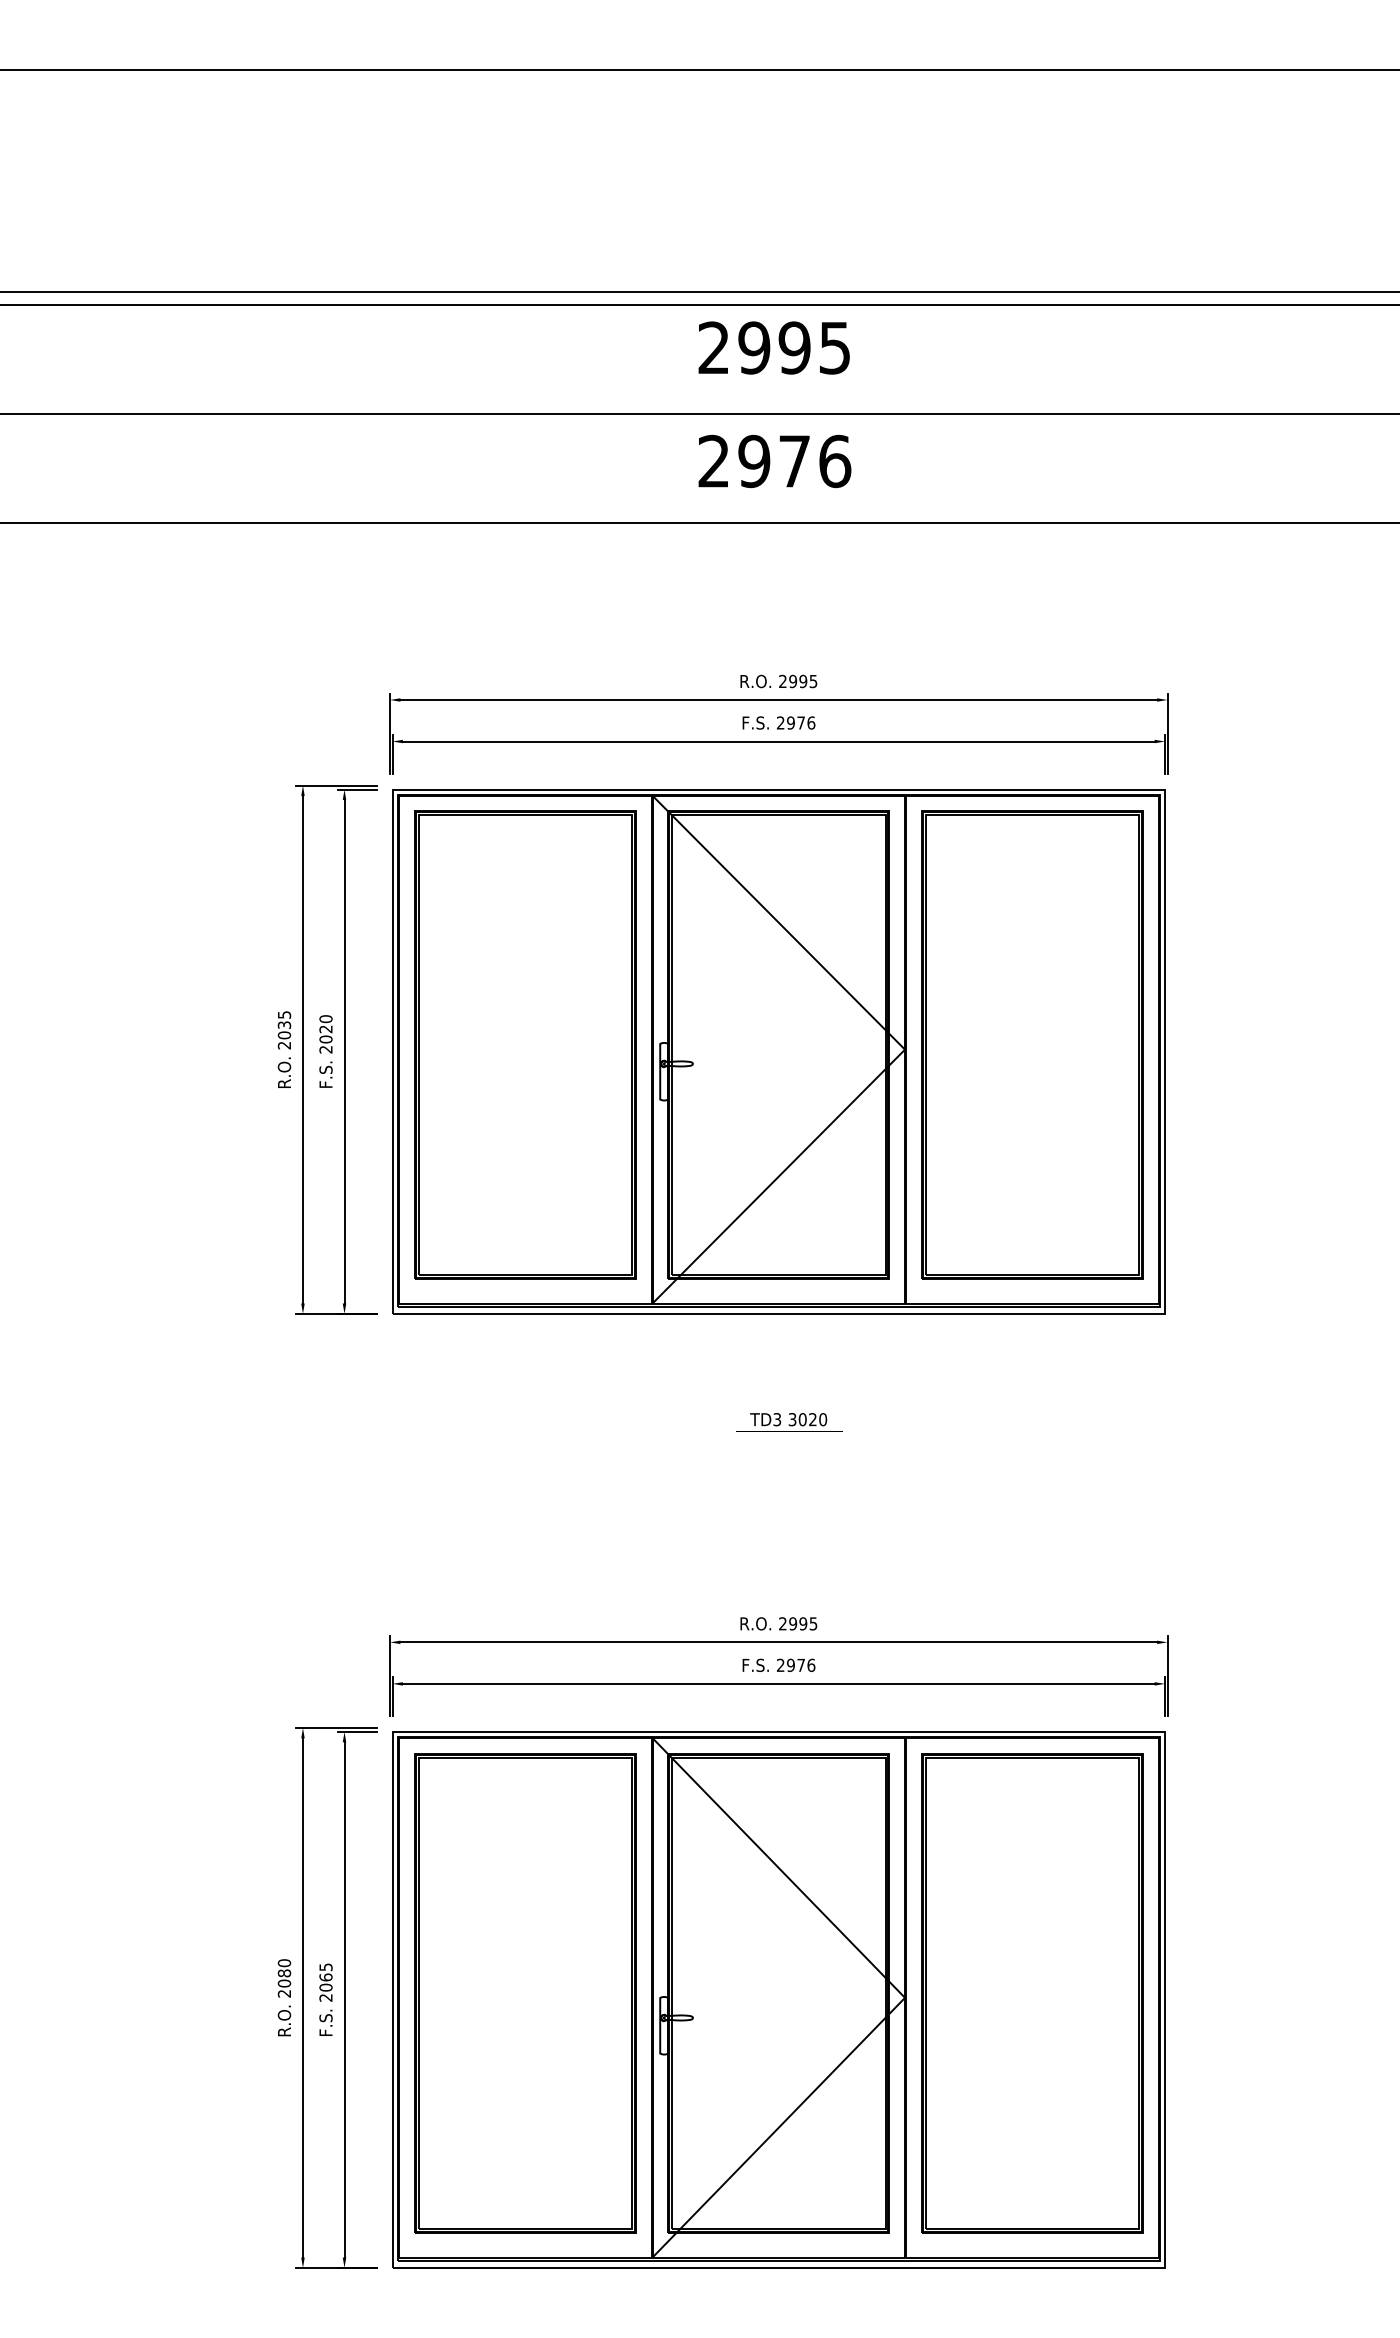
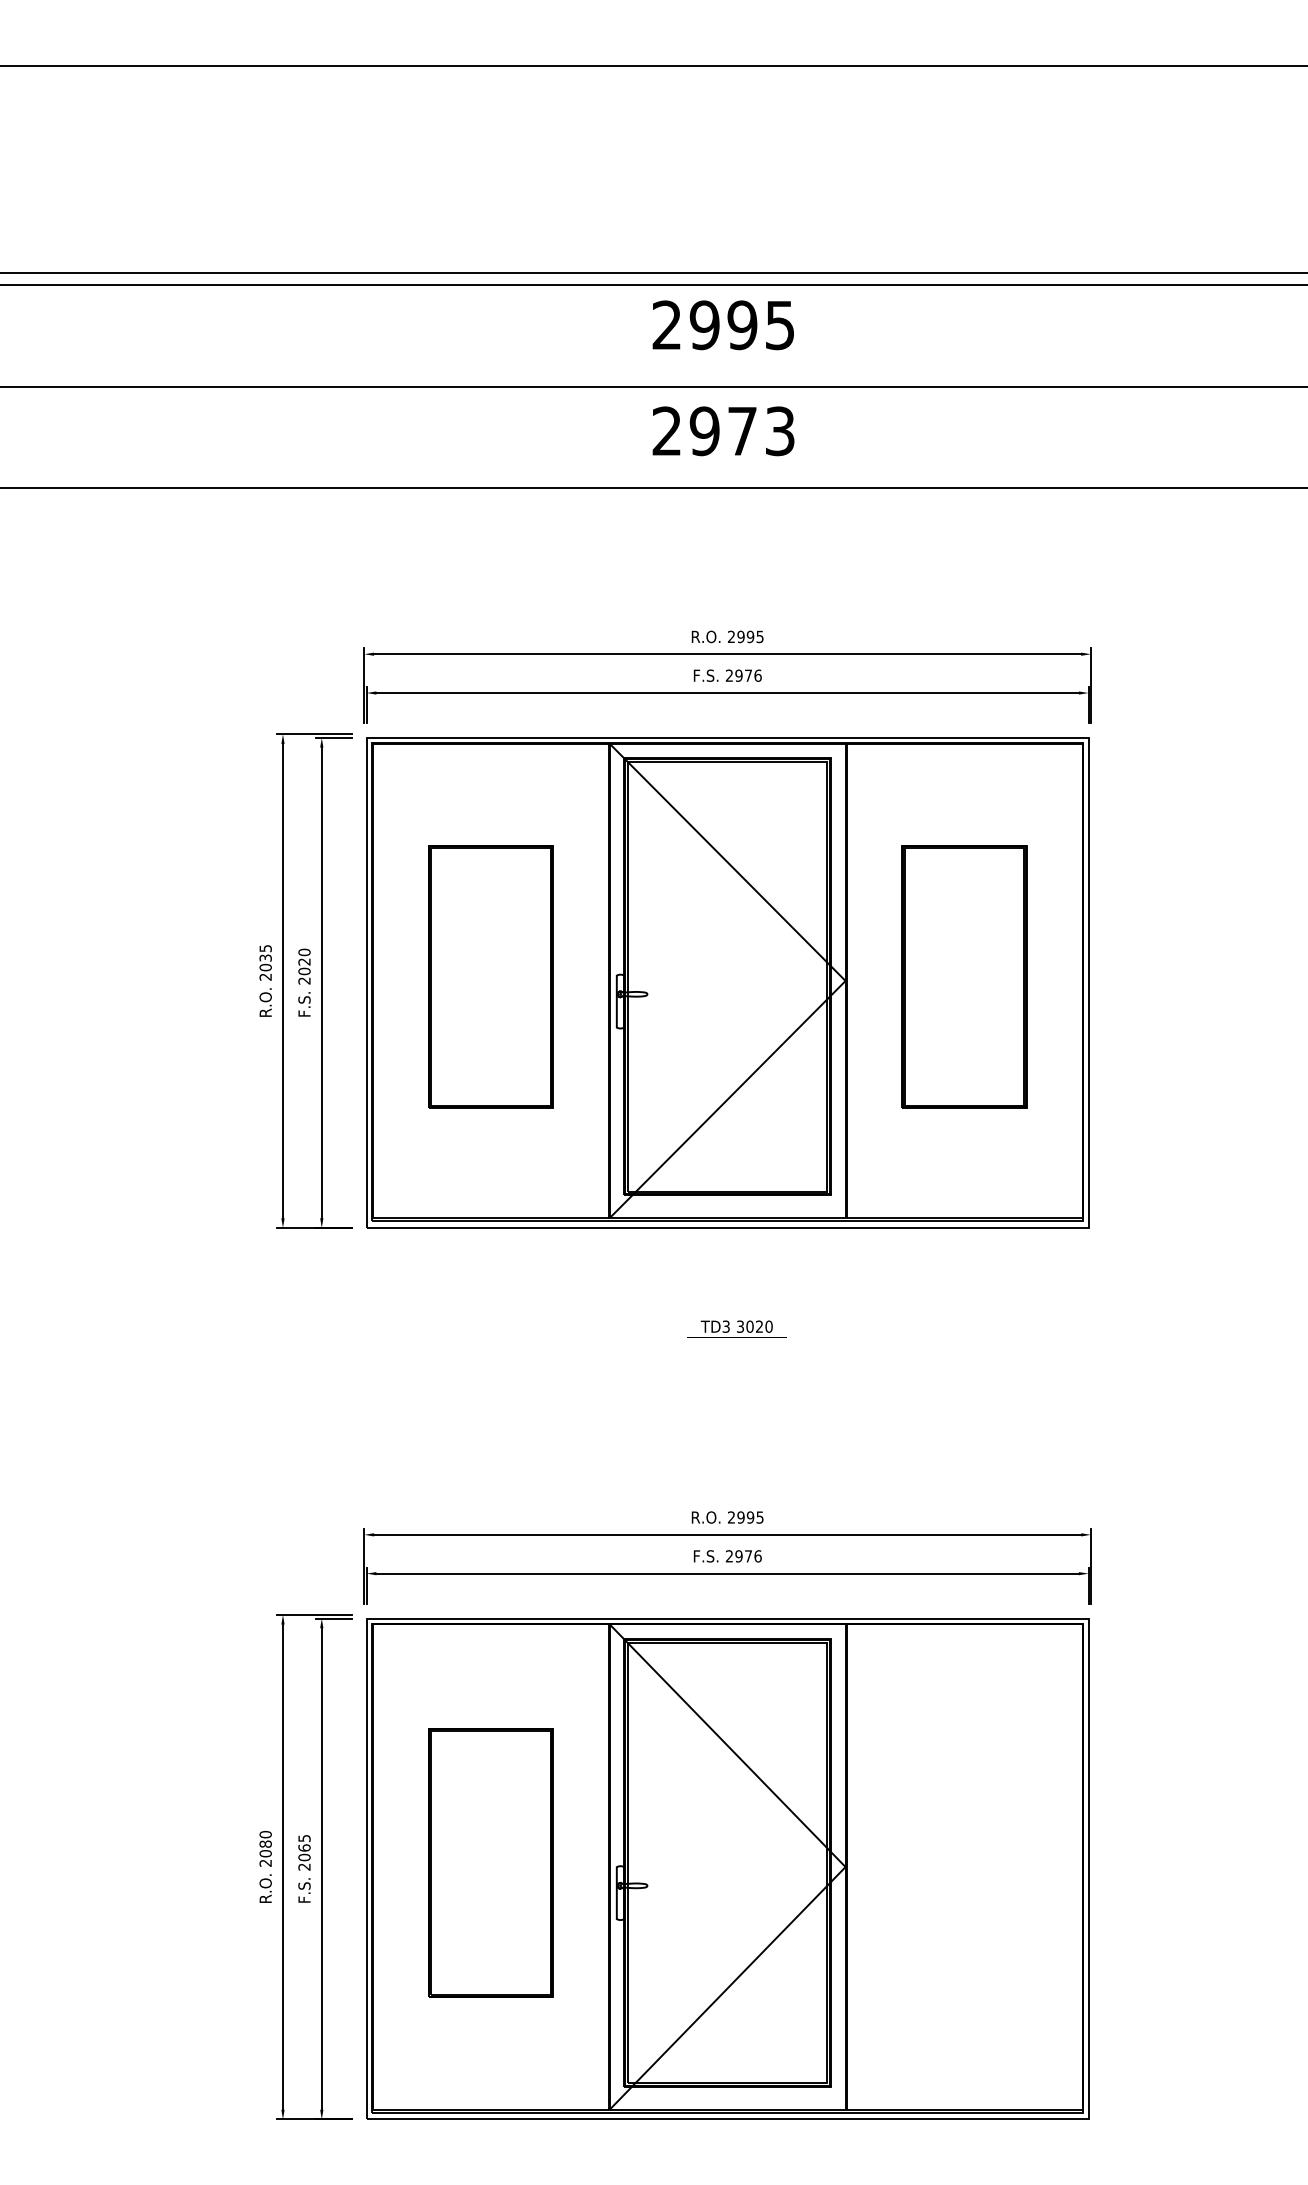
text: (835, 461) -> (780, 431), 2976 -> 2973
part: (525, 1044) -> (490, 976), size x0.6
part: (1032, 1044) -> (964, 976), size x0.6
part: (525, 1992) -> (490, 1862), size x0.6
part: (1032, 1992) -> (964, 1862), removed

